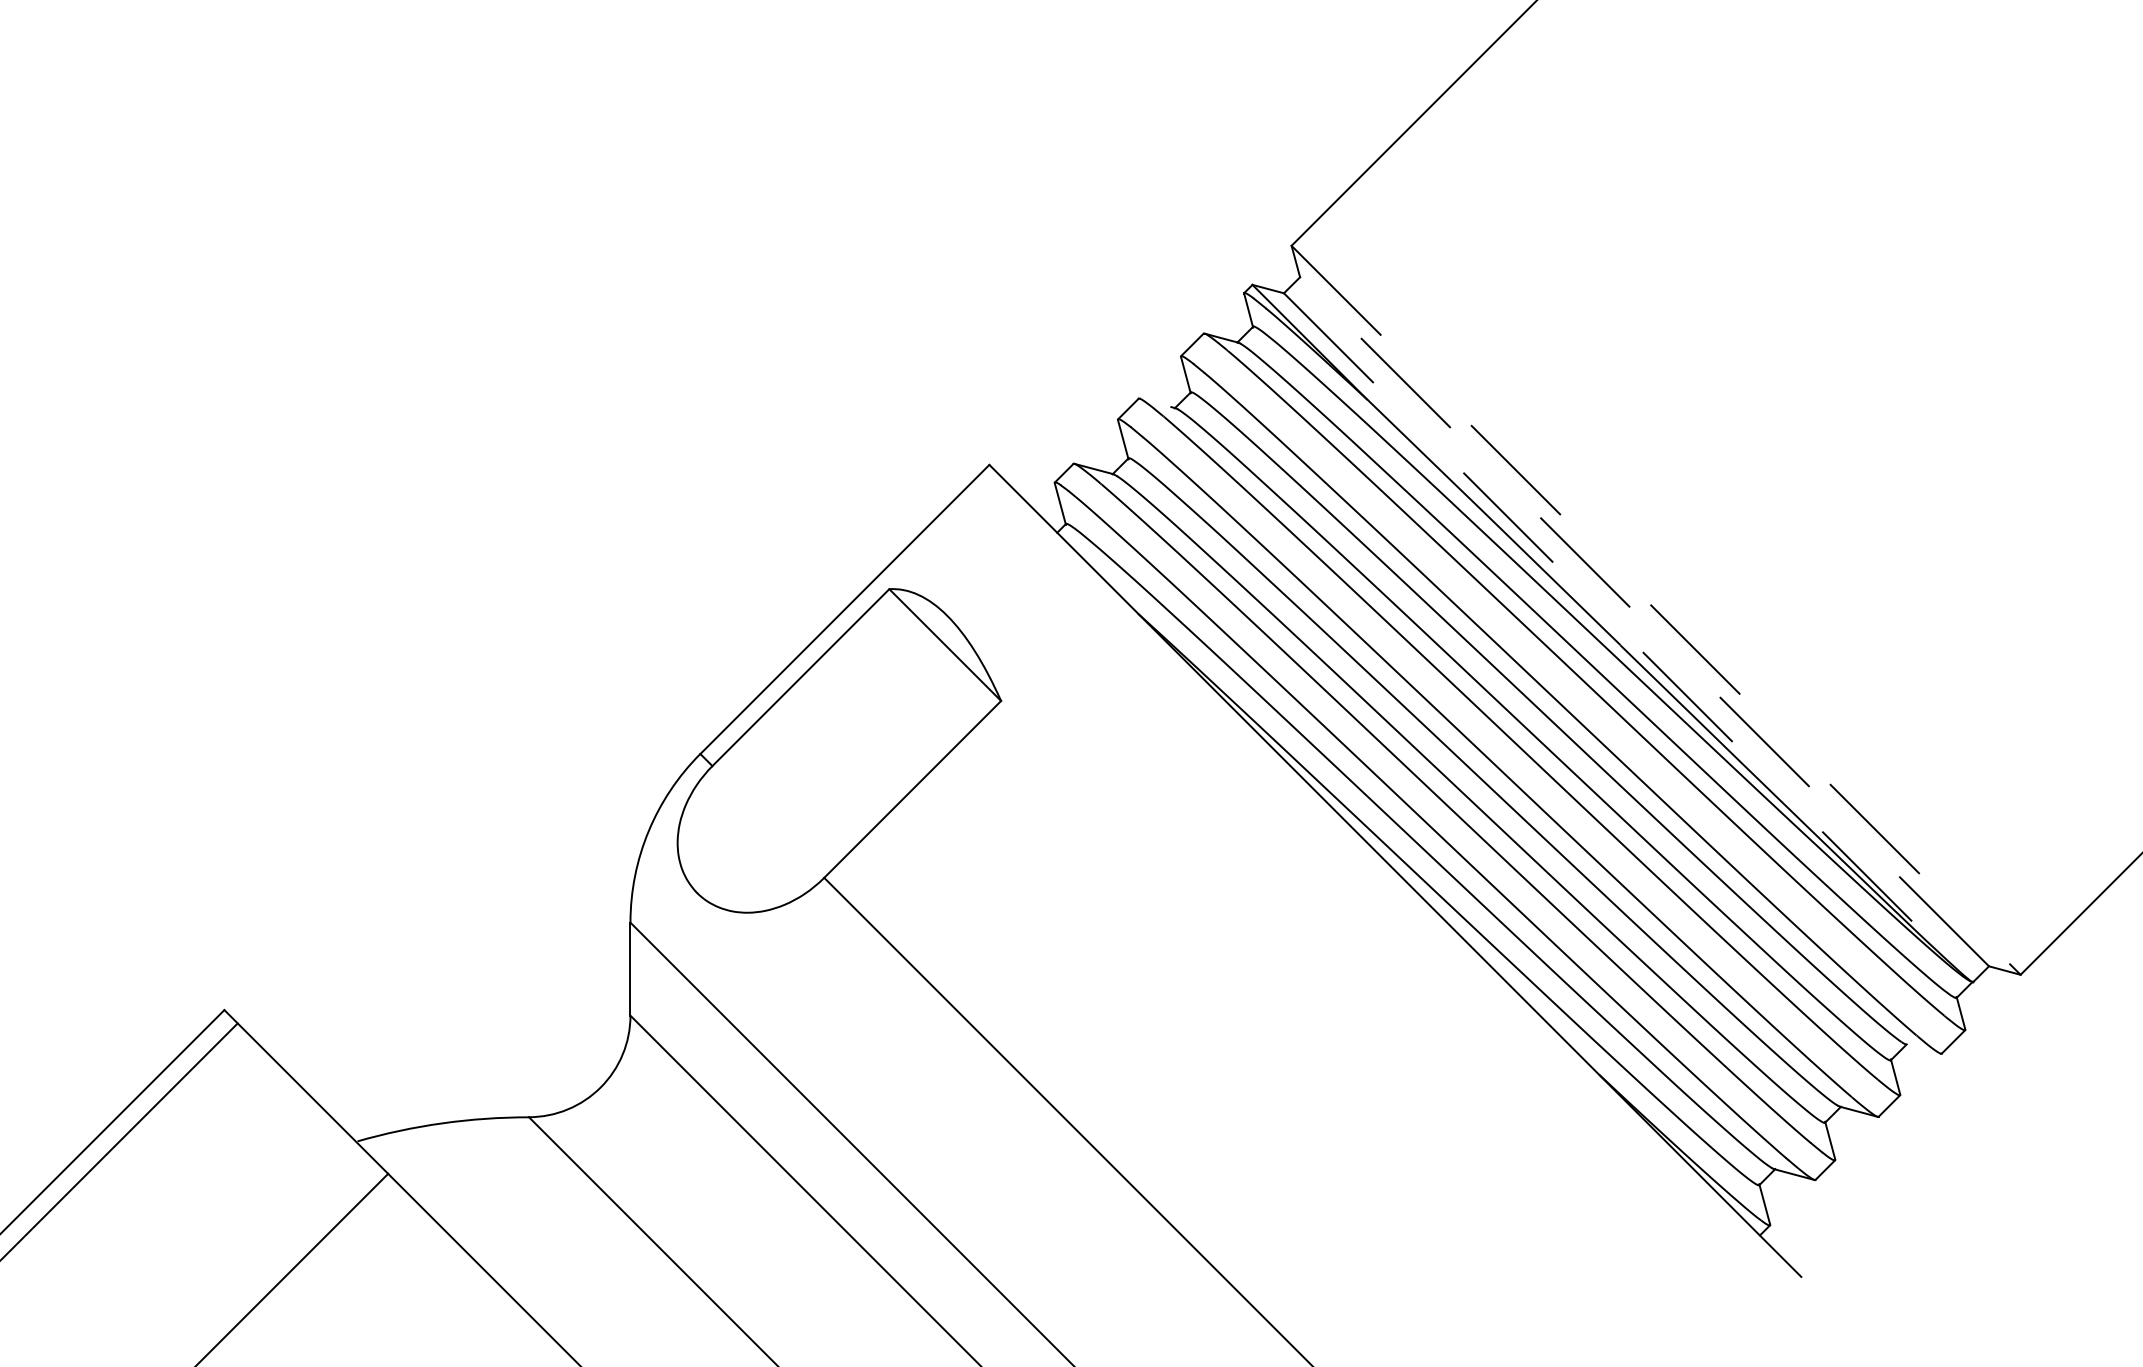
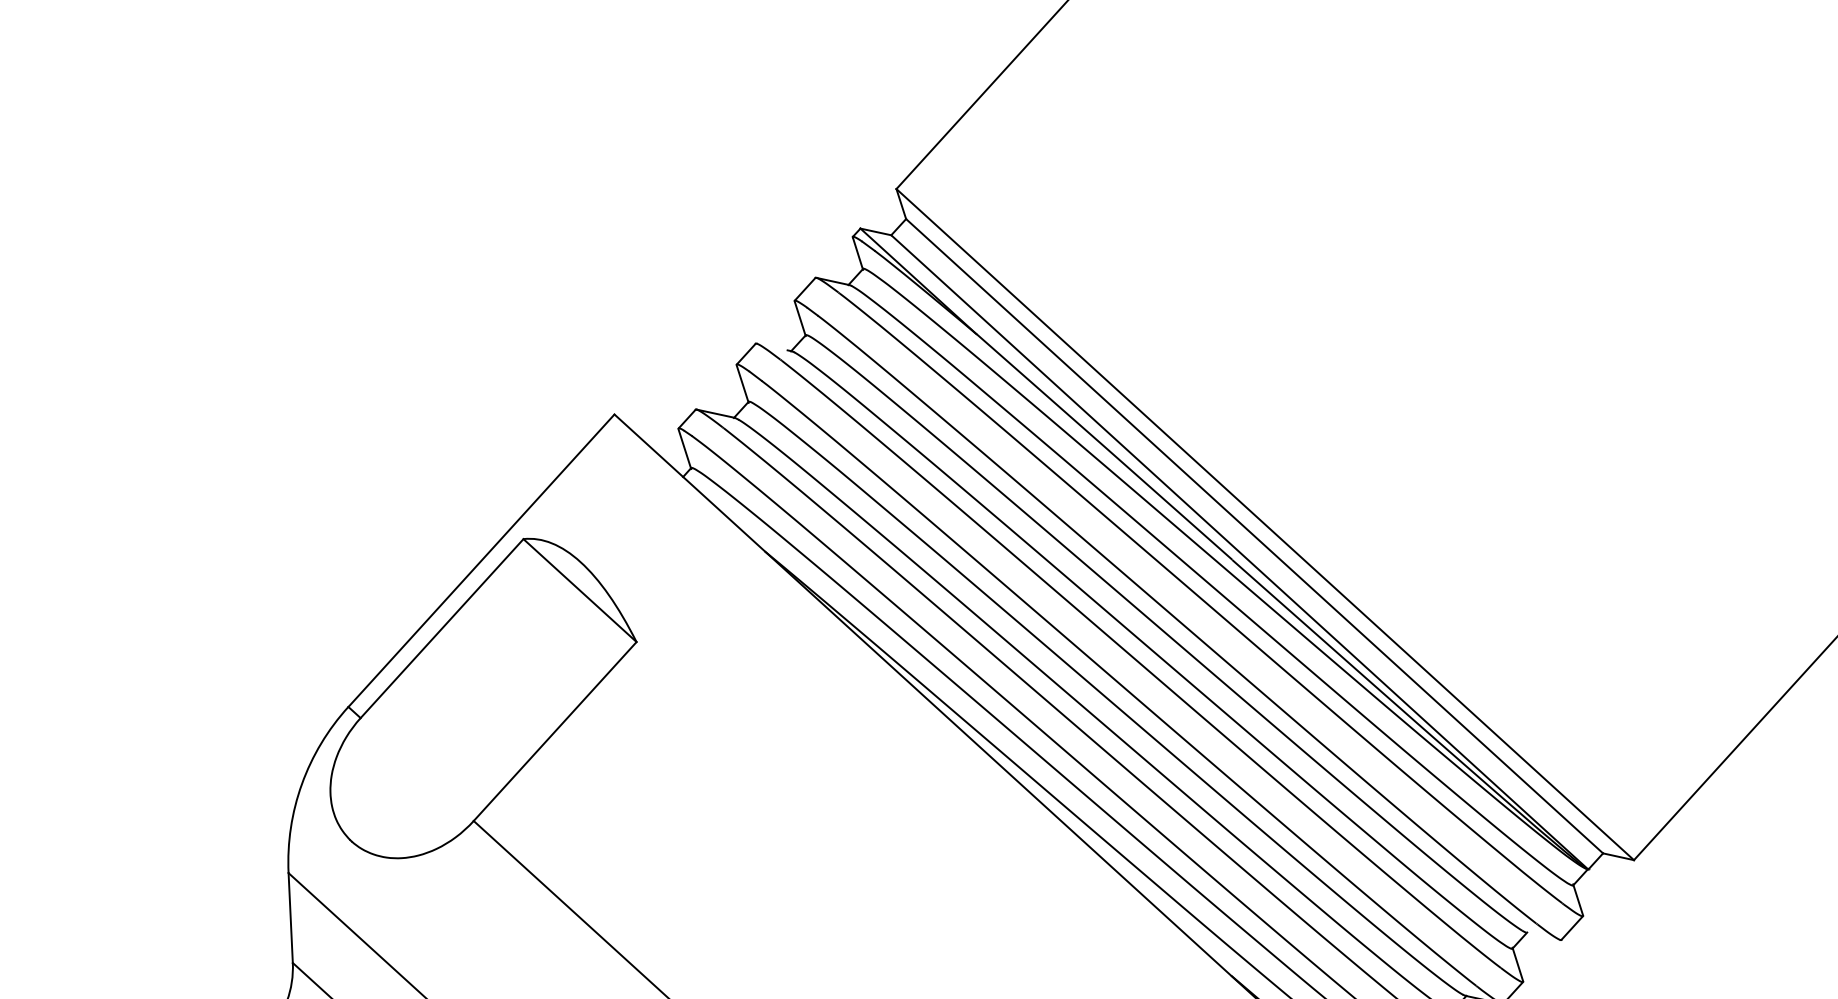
line: (1656, 610) -> (1265, 524), dashed -> solid
line: (1644, 621) -> (1254, 535), dashed -> solid
line: (1628, 637) -> (1239, 552), dashed -> solid

